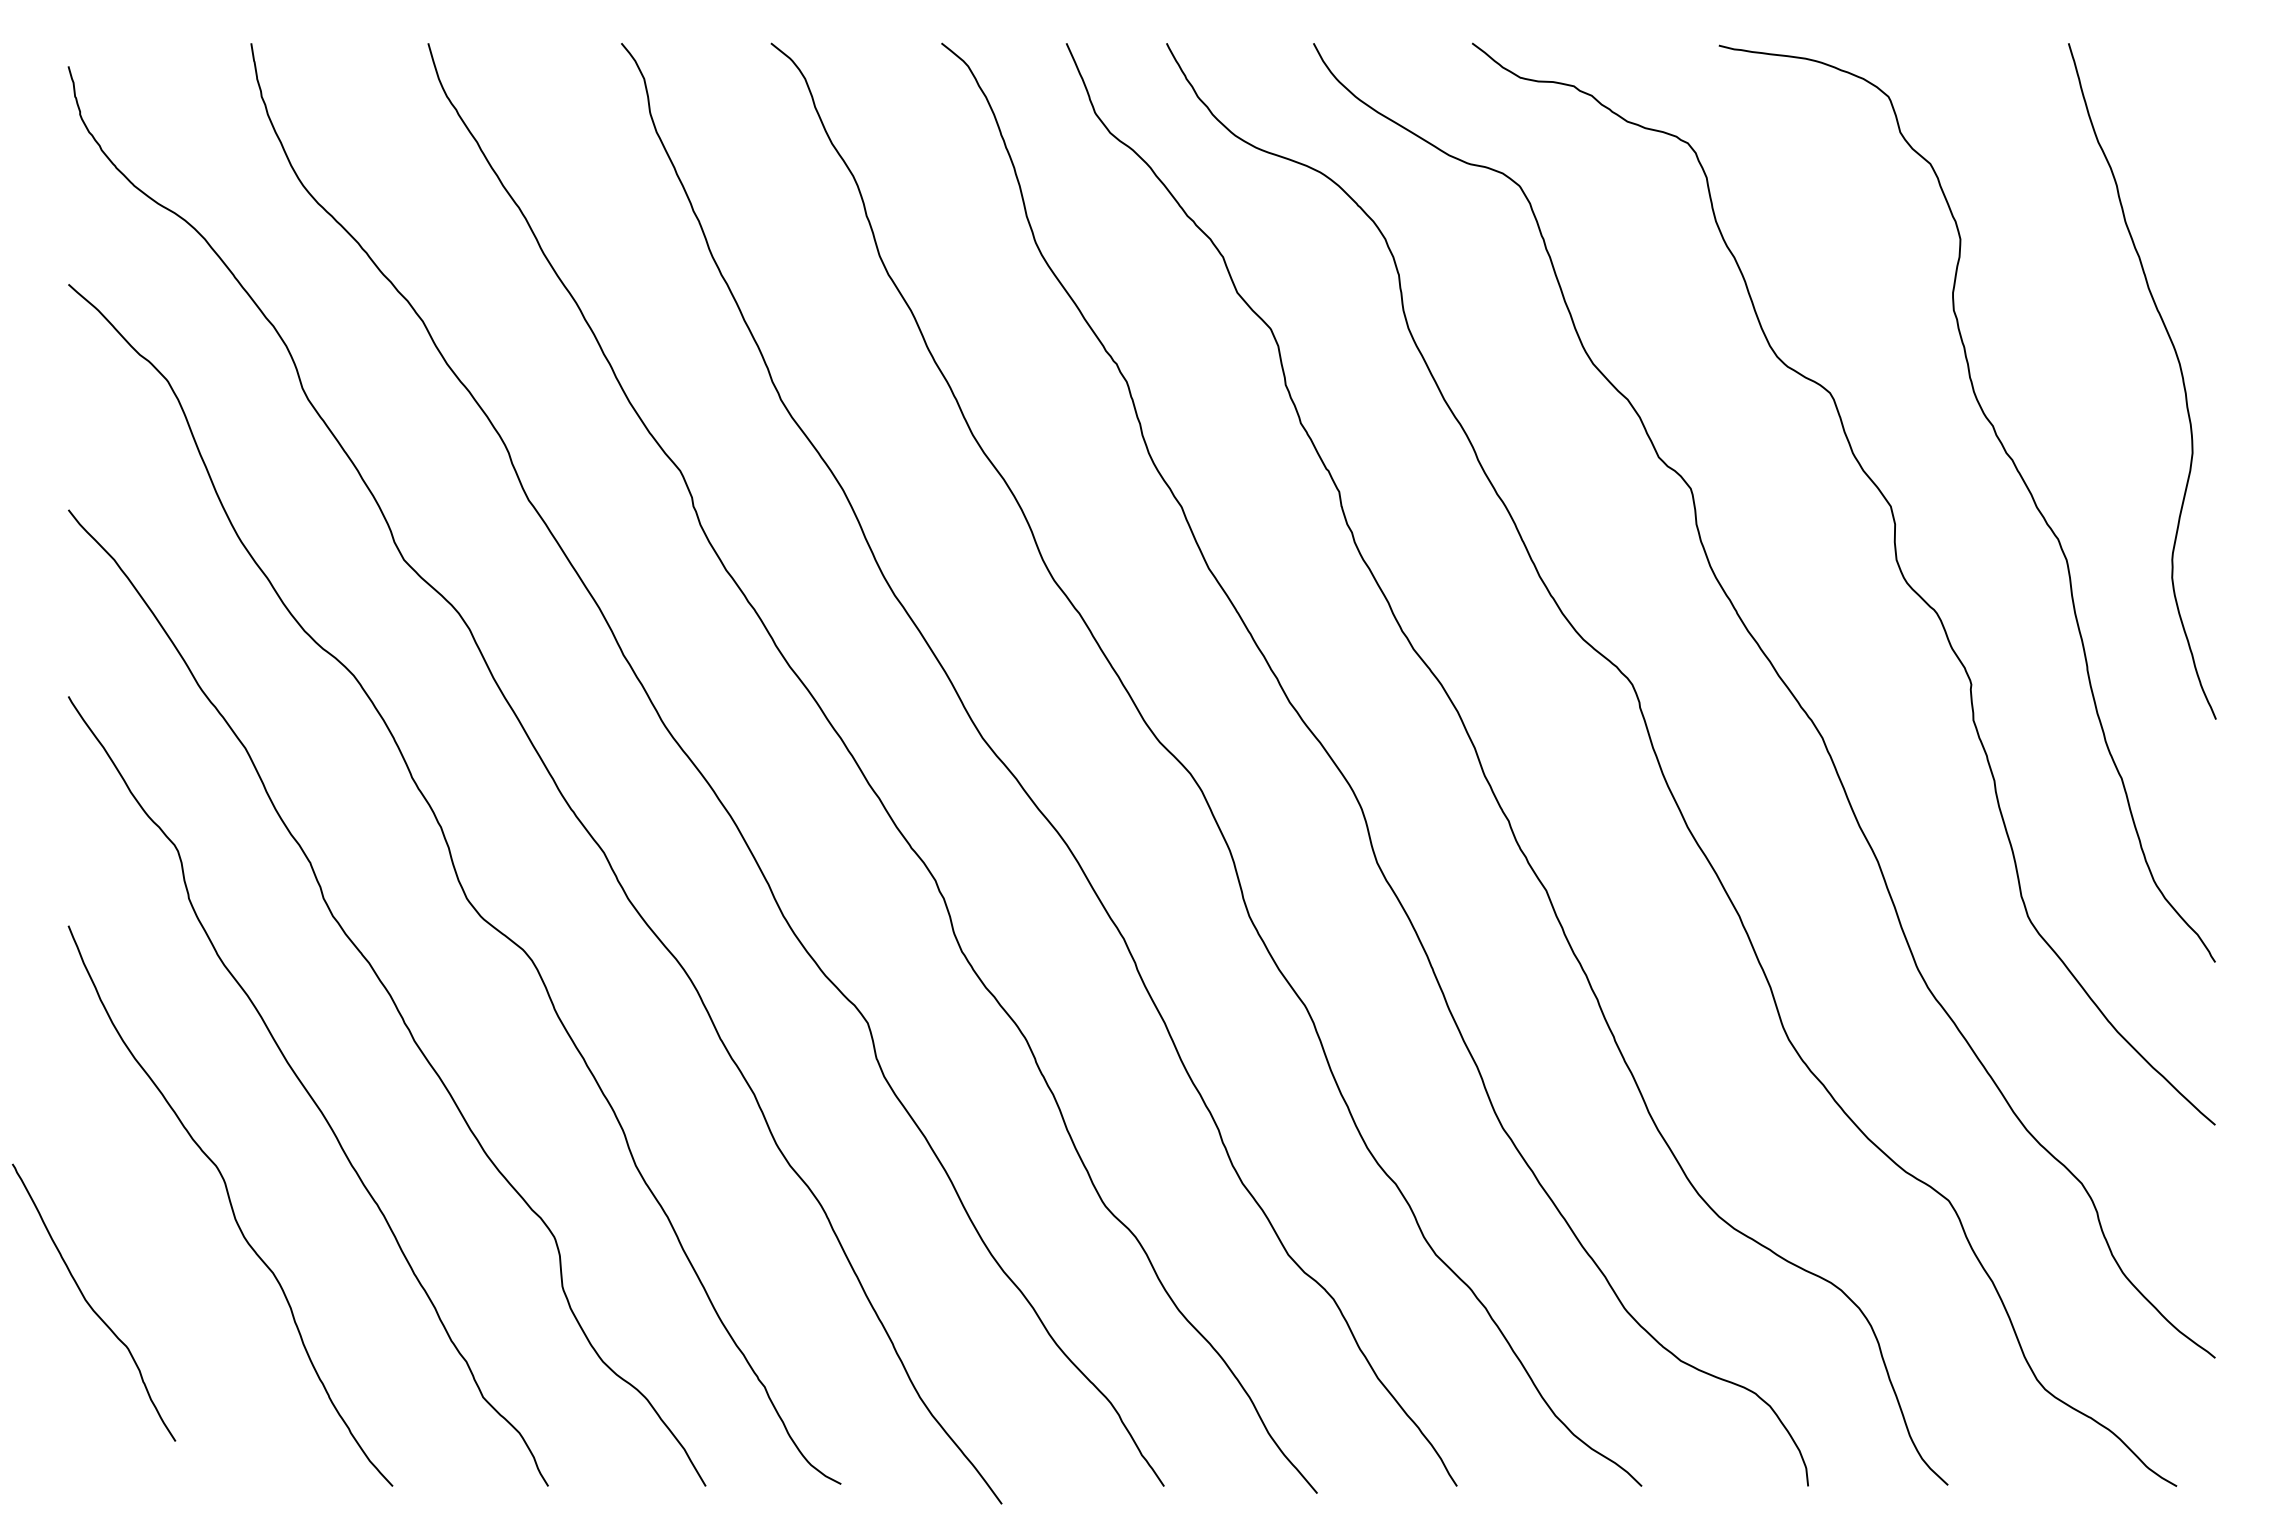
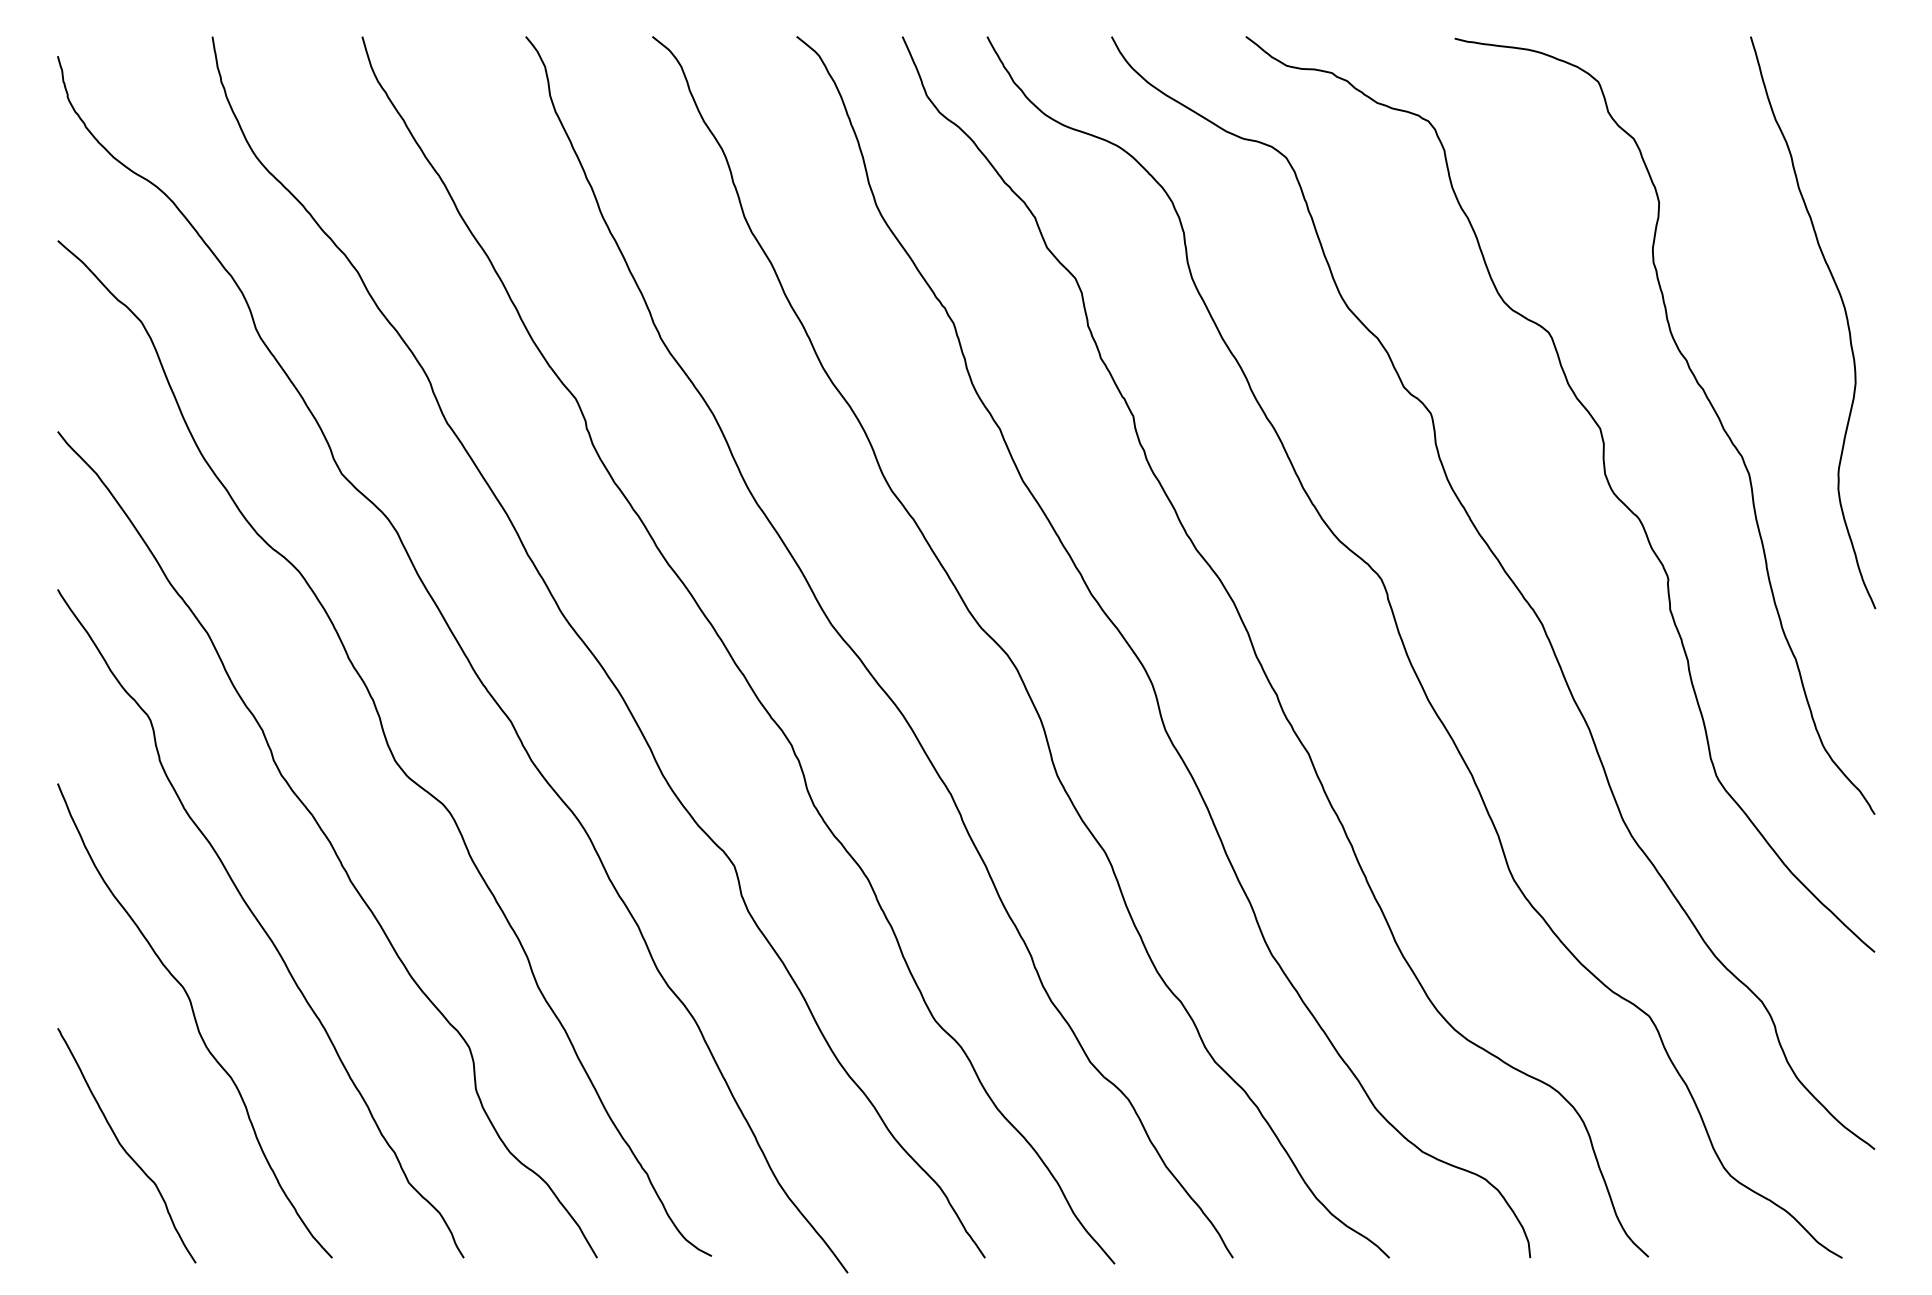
curve: (90, 1304) -> (123, 1147), moved

